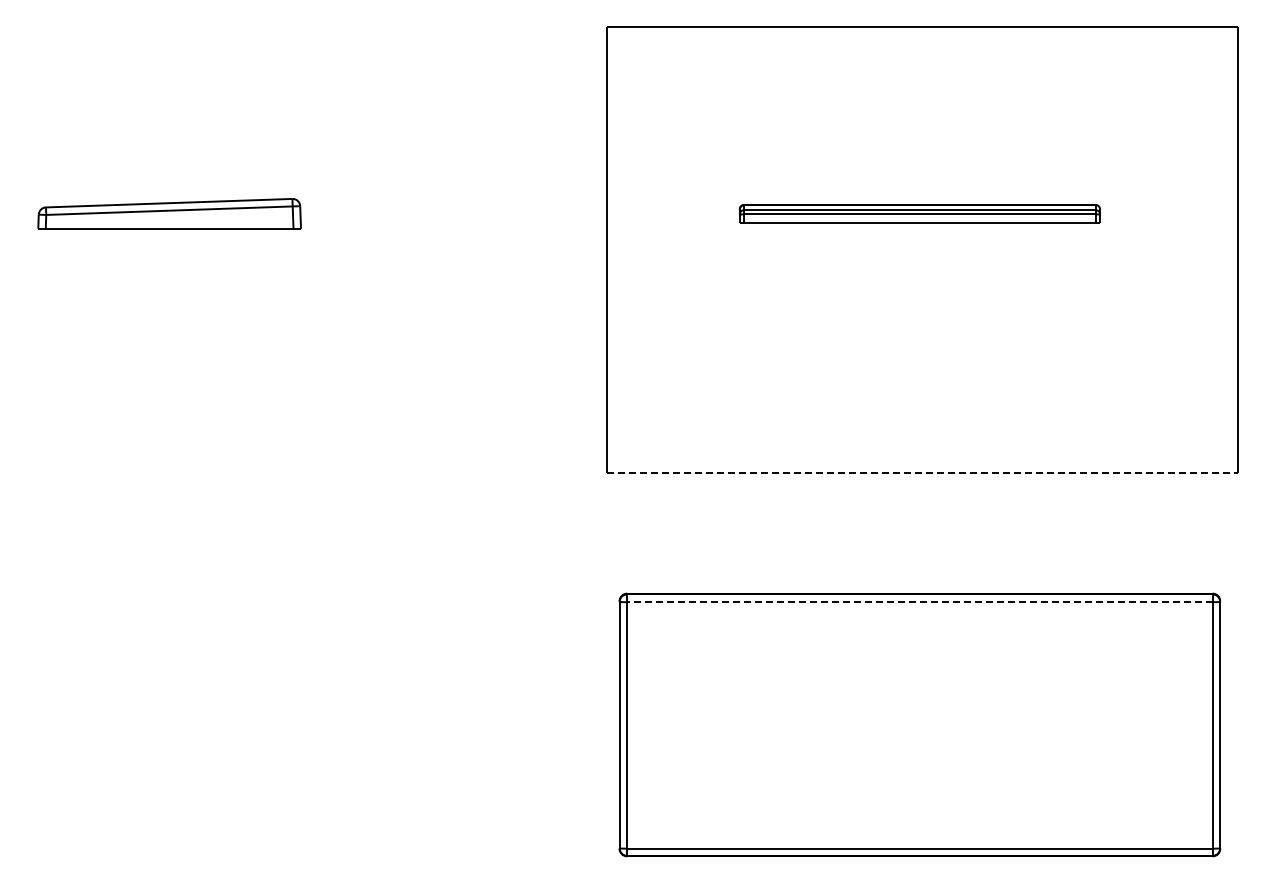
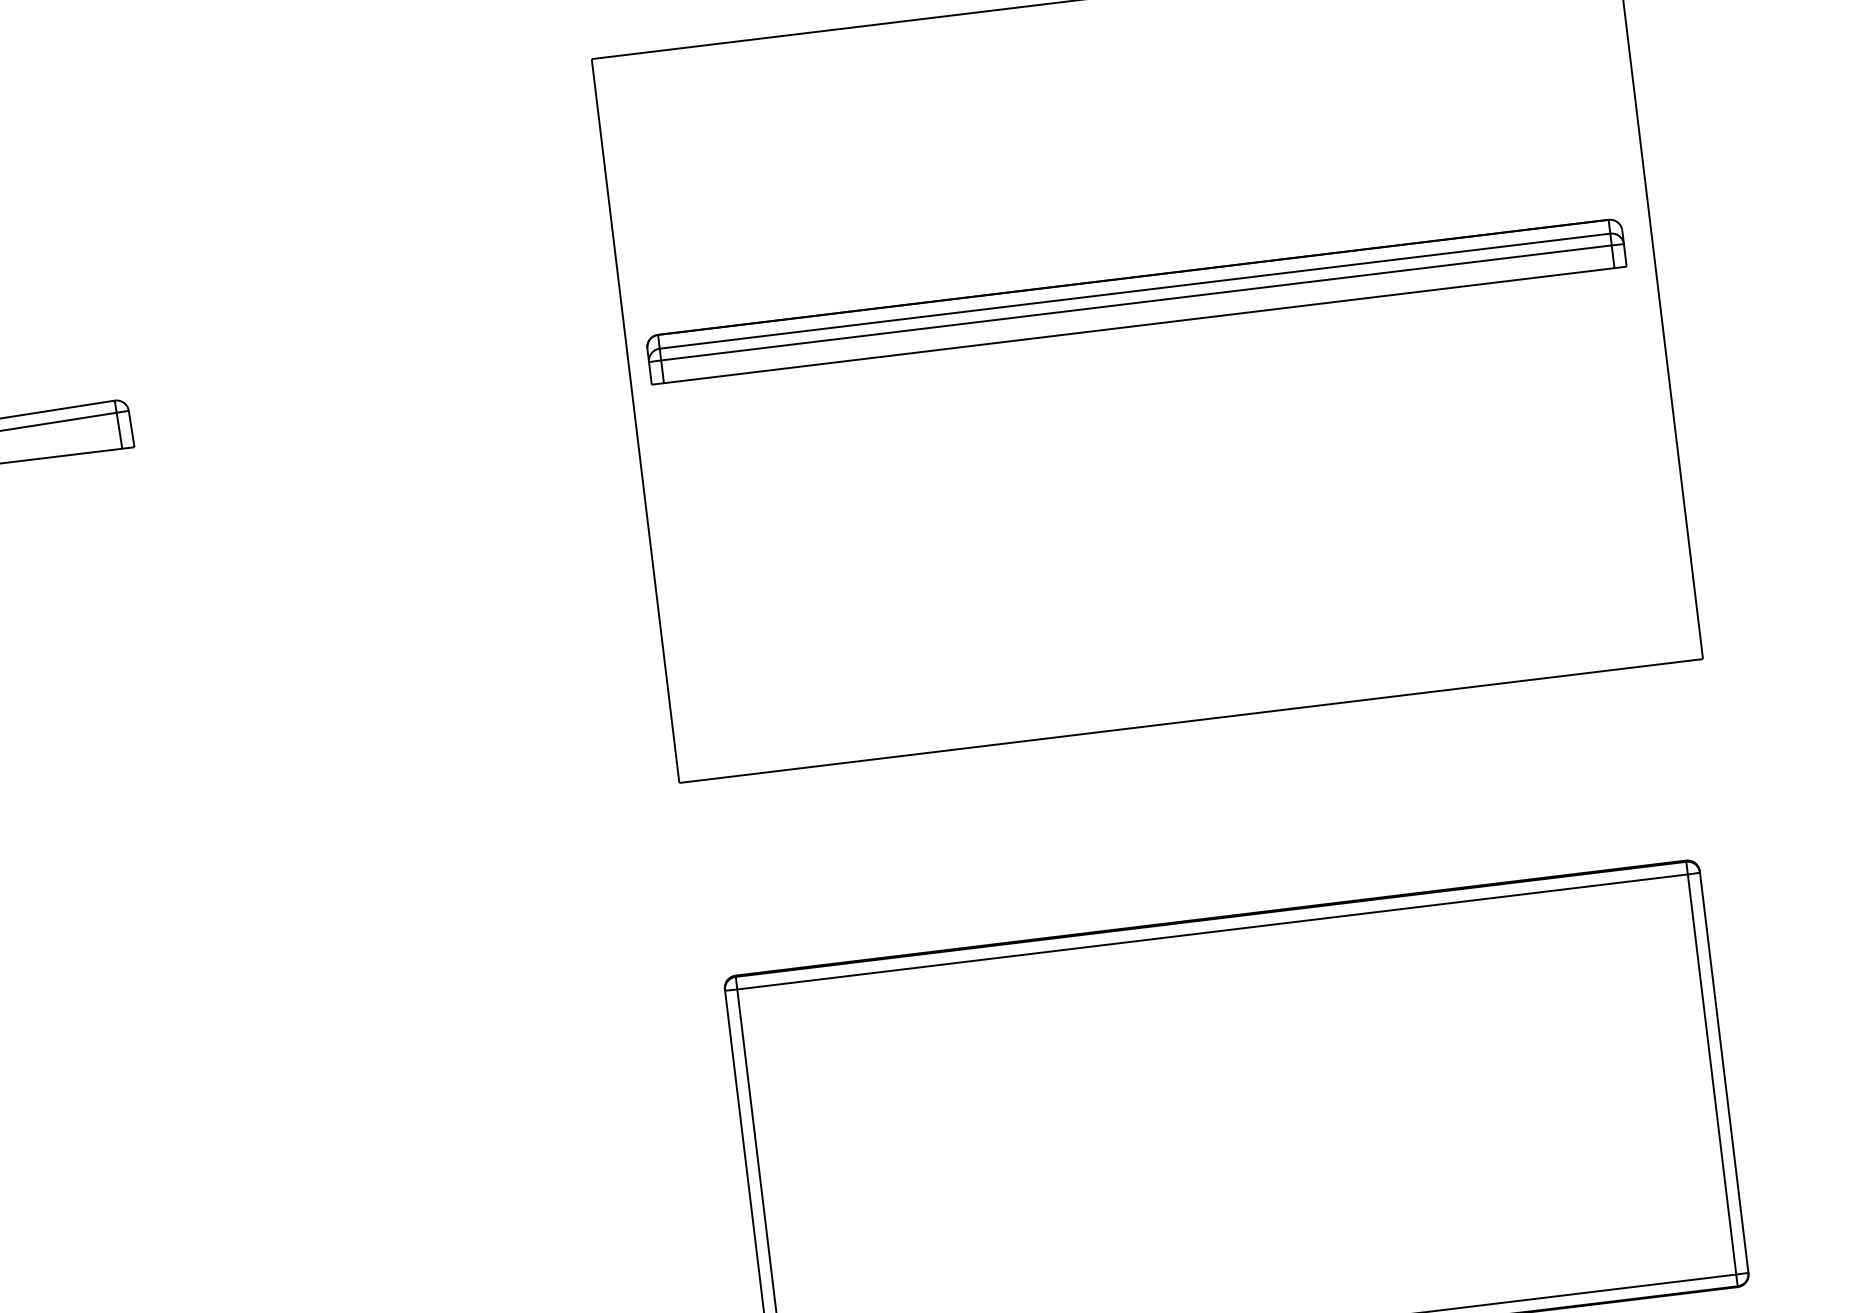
part: (919, 213) -> (1135, 301), size x1.67
line: (922, 472) -> (1191, 720), dashed -> solid
line: (919, 602) -> (1211, 932), dashed -> solid

